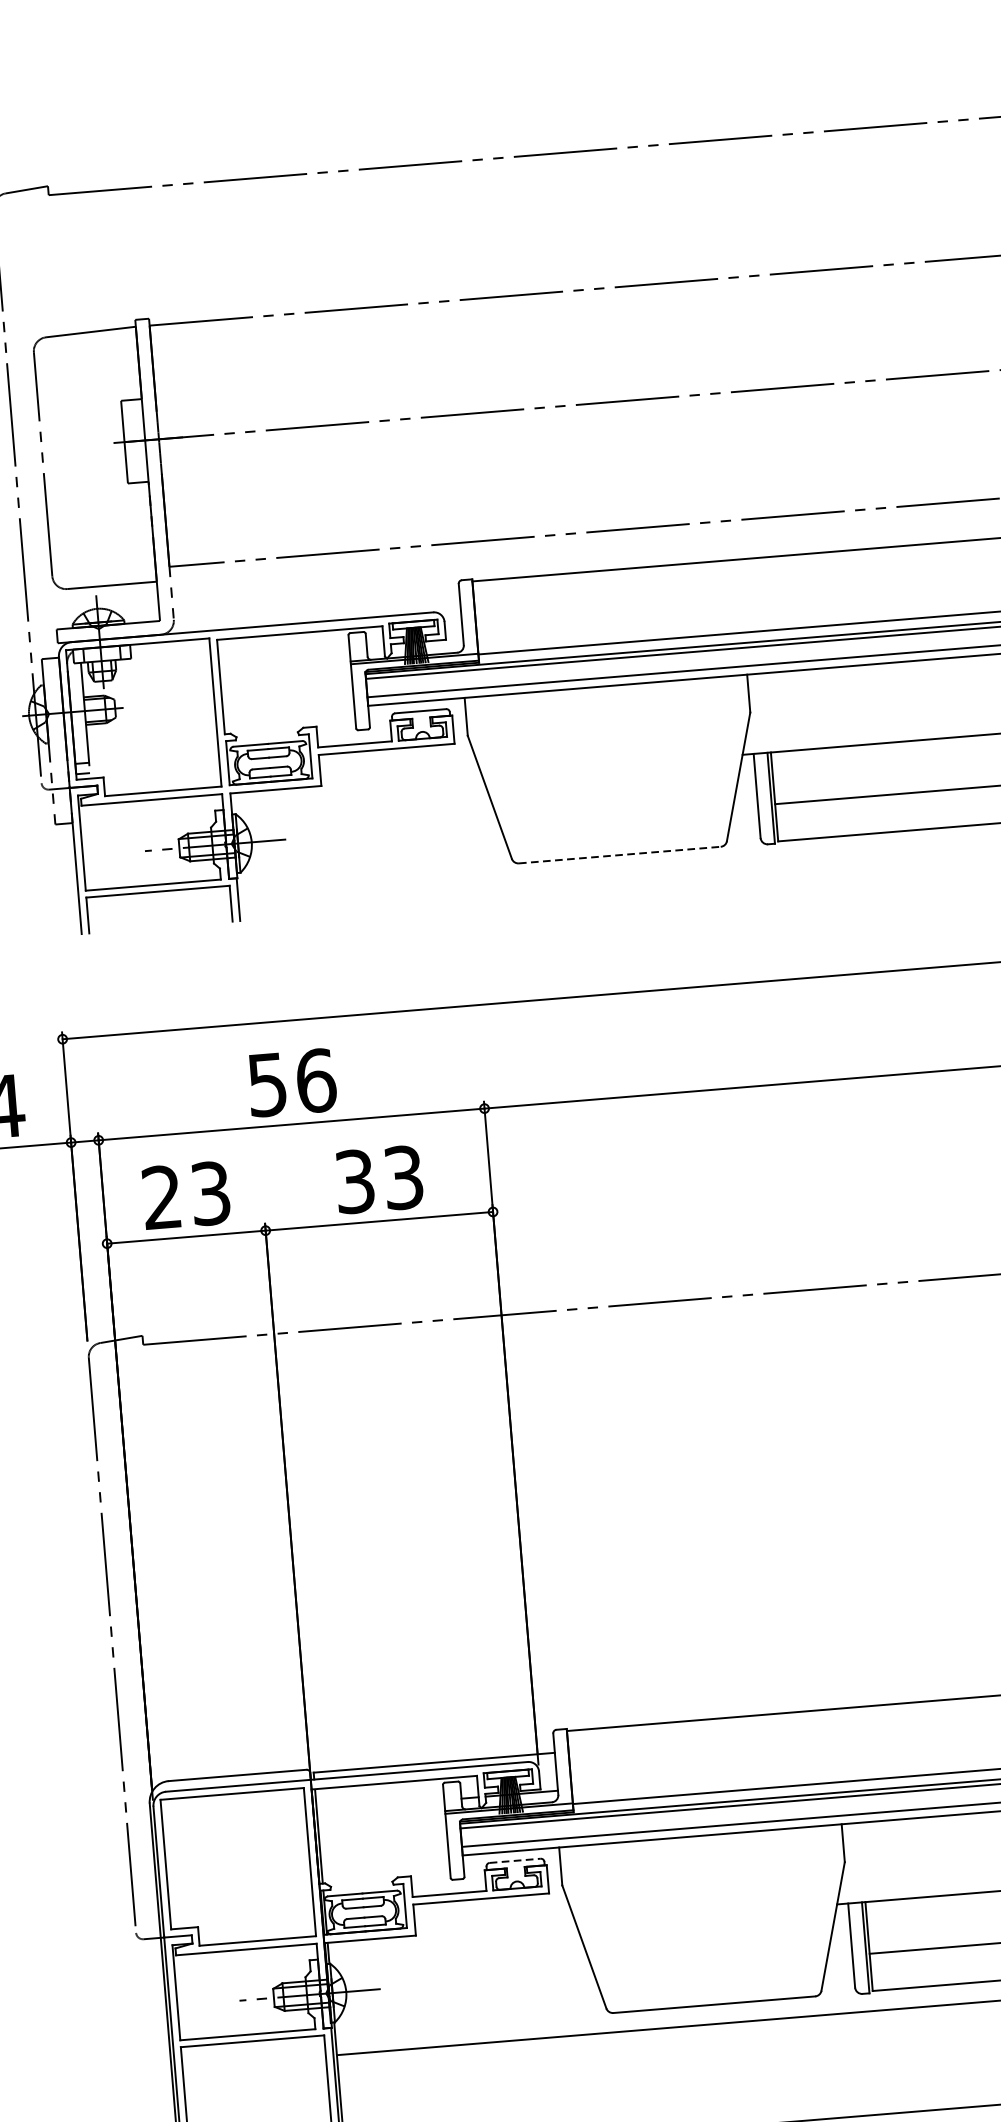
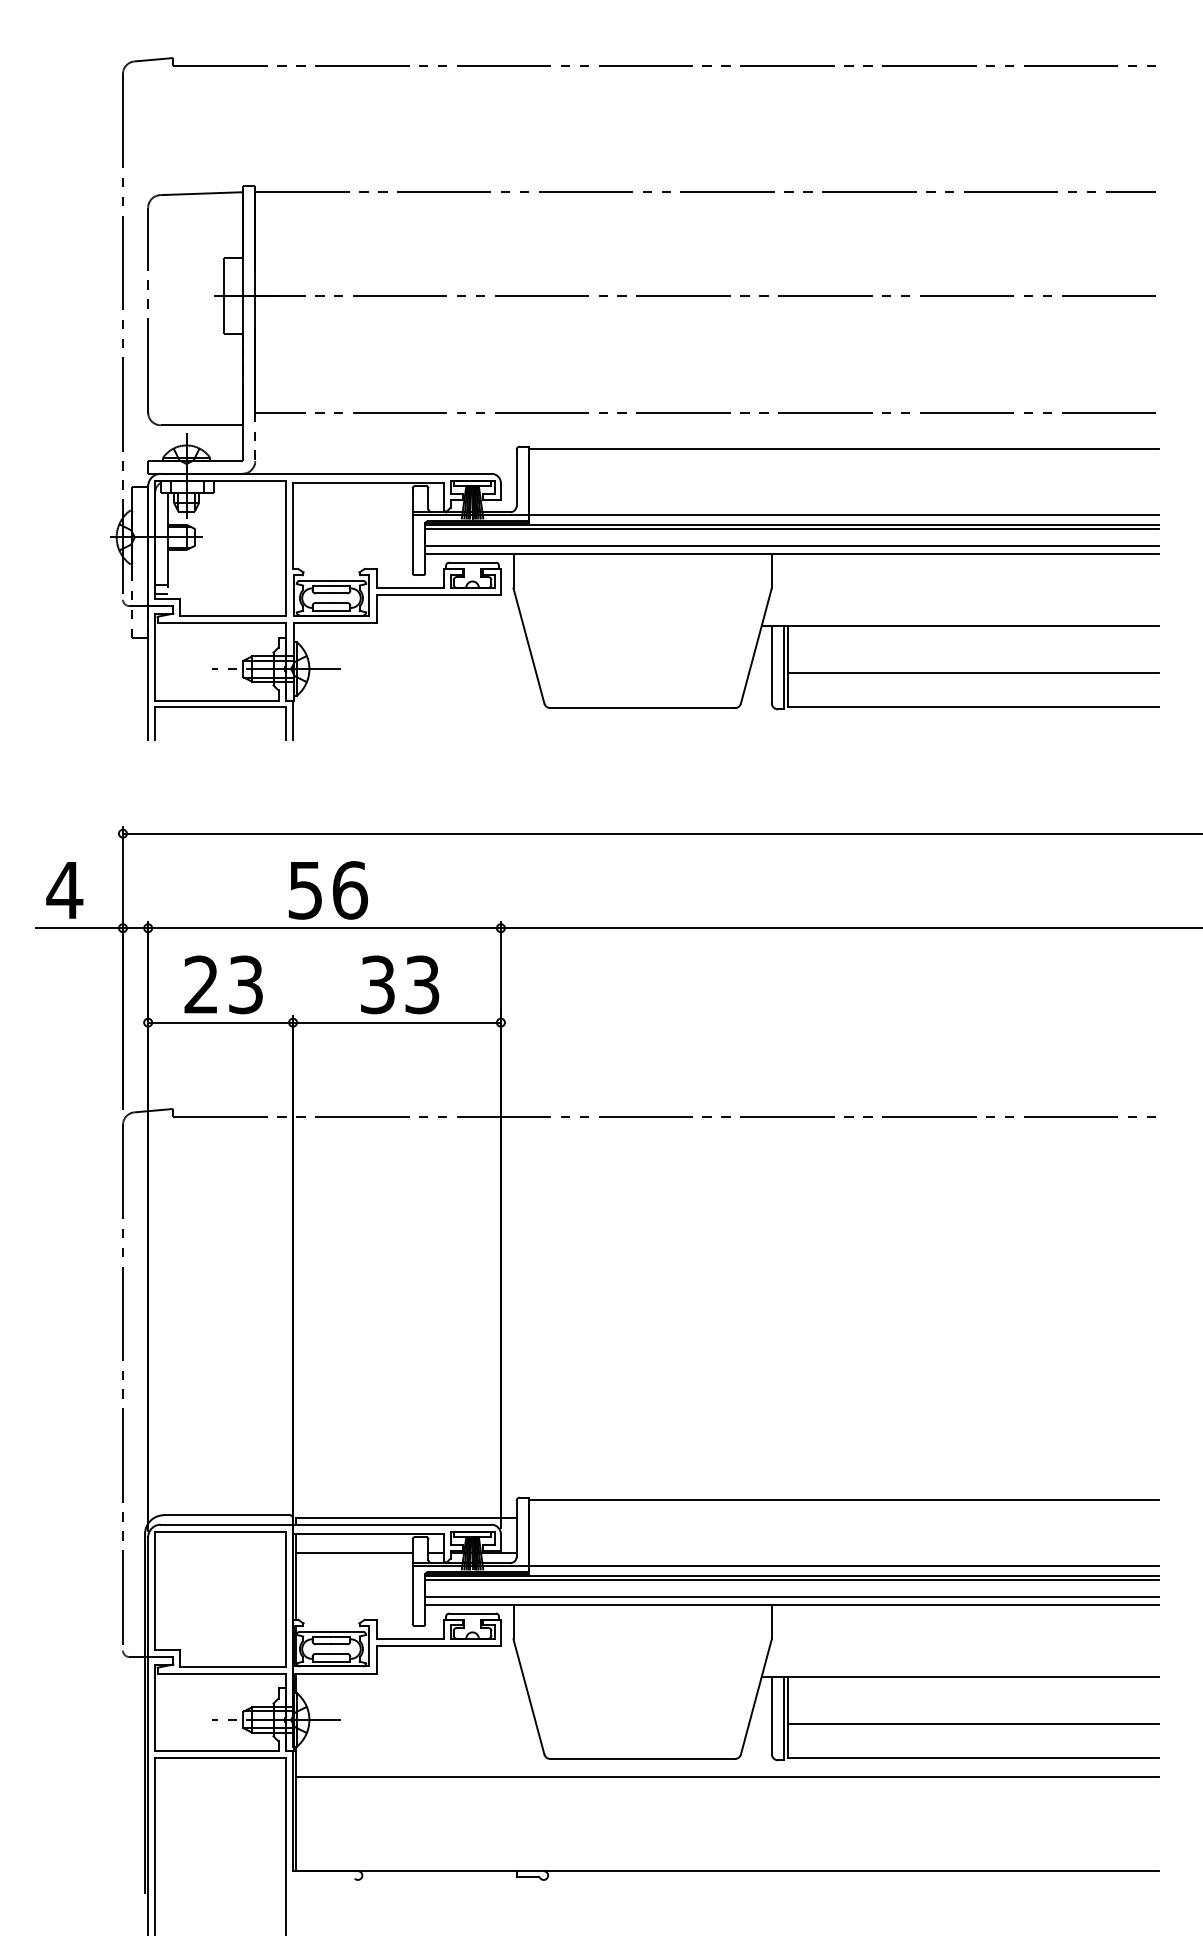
line: (620, 855) -> (643, 708), dashed -> solid
line: (380, 1805) -> (354, 1553), added
line: (516, 1860) -> (473, 1613), dashed -> solid

